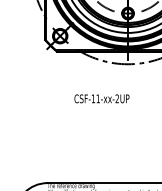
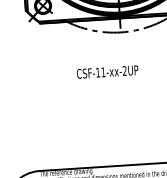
text: (101, 98) -> (107, 71), moved

